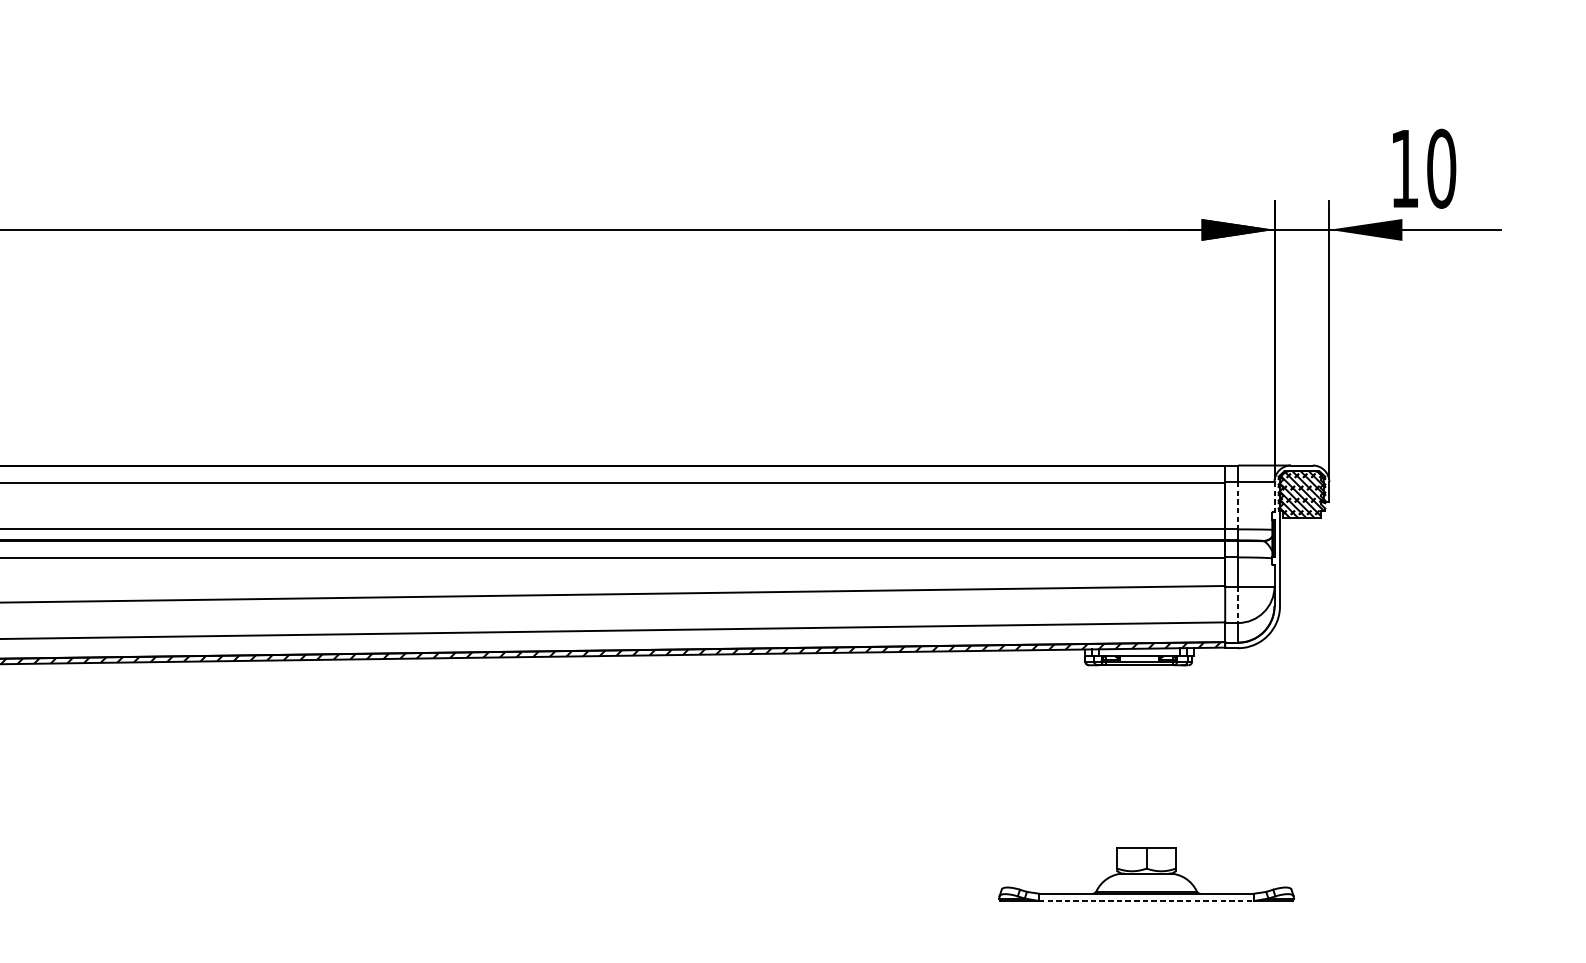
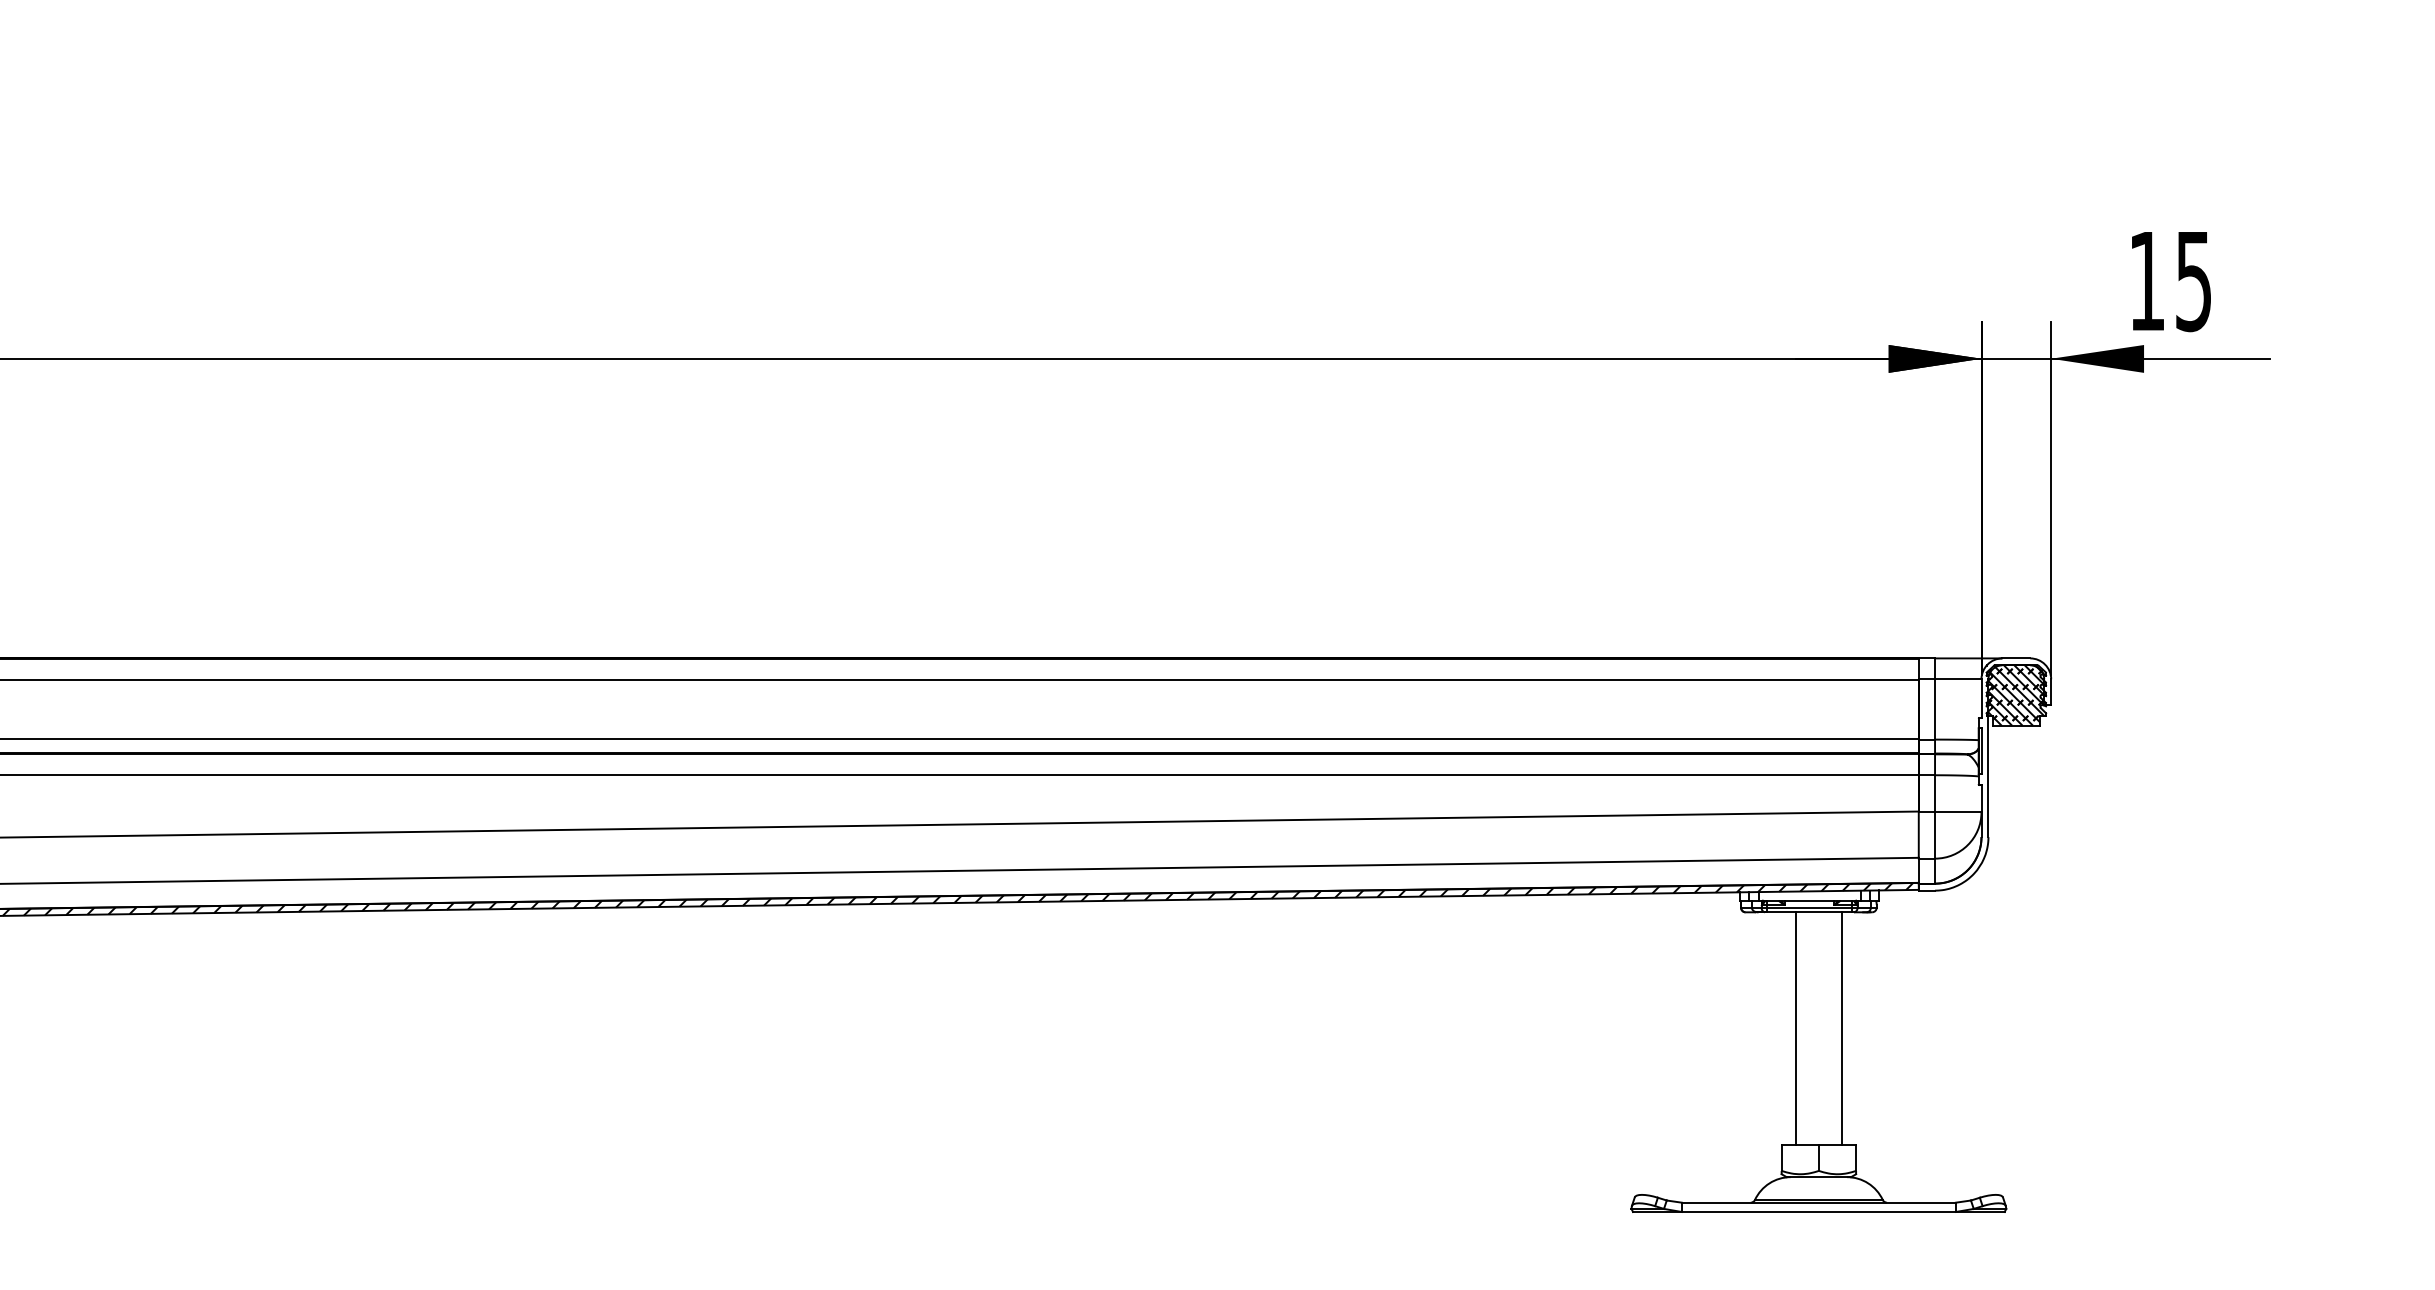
text: (1441, 169) -> (2193, 281), 10 -> 15
line: (1274, 497) -> (1981, 699), dashed -> solid
line: (1238, 505) -> (1935, 709), dashed -> solid
line: (1238, 604) -> (1935, 835), dashed -> solid
line: (1128, 756) -> (1795, 1028), added
line: (1165, 756) -> (1842, 1028), added
line: (1147, 900) -> (1819, 1211), dashed -> solid

